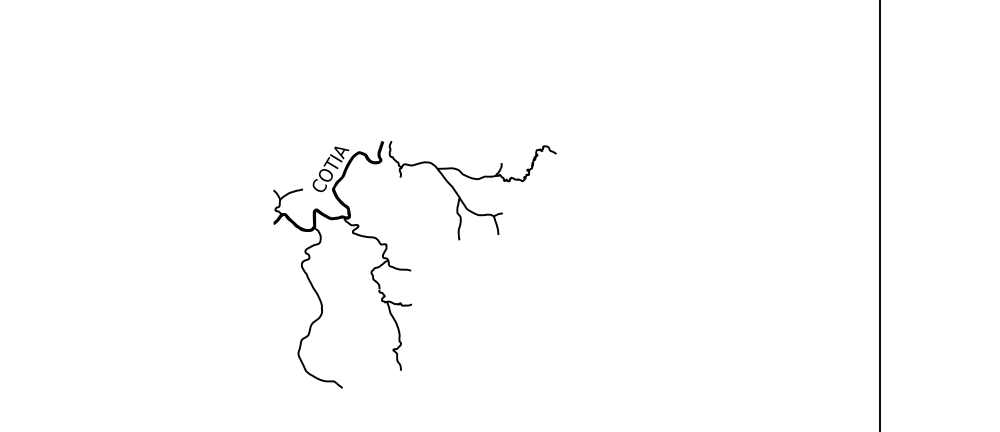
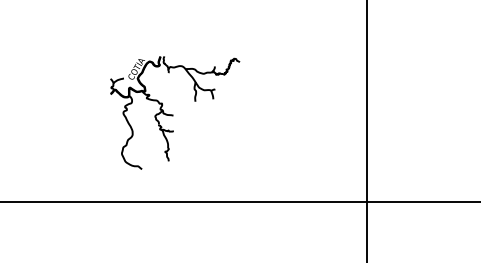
part: (415, 263) -> (175, 112), moved

